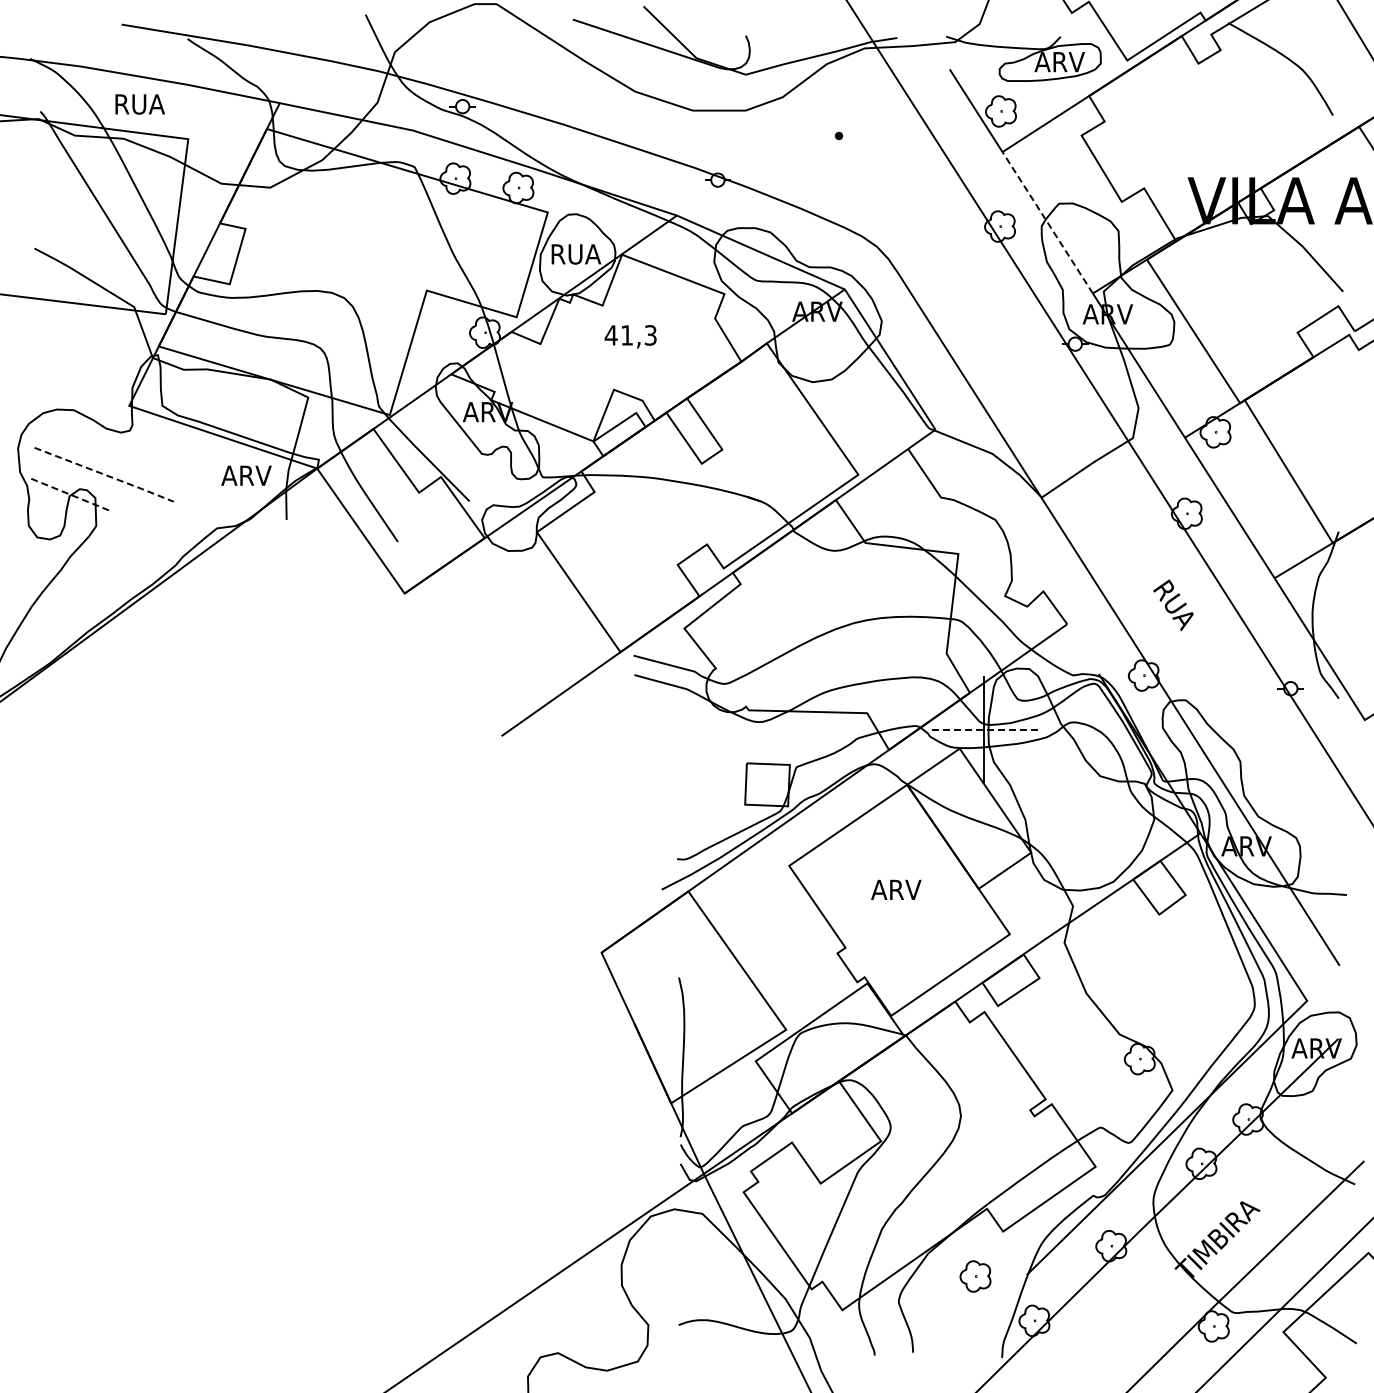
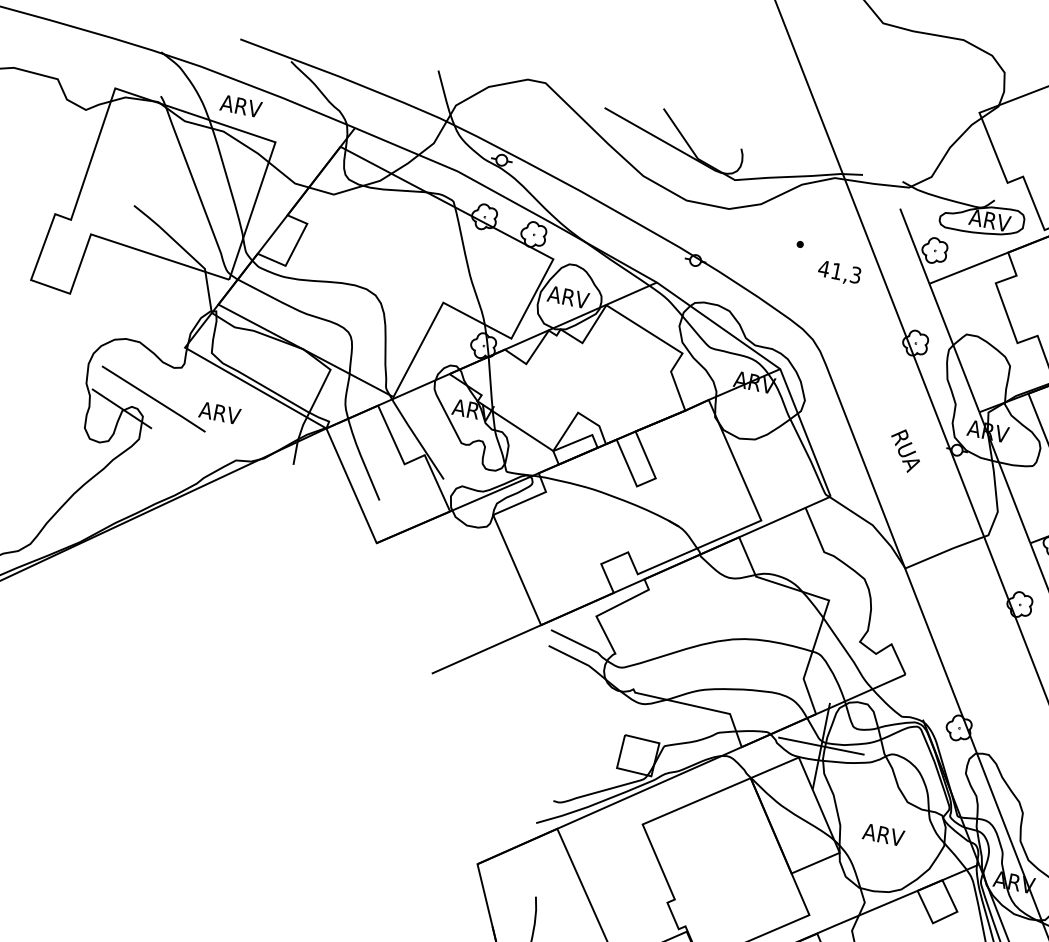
text: (138, 104) -> (241, 106), RUA -> ARV
line: (1047, 222) -> (954, 347), dashed -> solid
text: (575, 254) -> (568, 297), RUA -> ARV
text: (630, 336) -> (839, 272), moved
line: (105, 474) -> (154, 399), dashed -> solid
text: (246, 475) -> (219, 412), moved
line: (68, 493) -> (122, 408), dashed -> solid
text: (1173, 605) -> (905, 451), moved
line: (983, 729) -> (821, 745), dashed -> solid
text: (896, 889) -> (883, 834), moved

